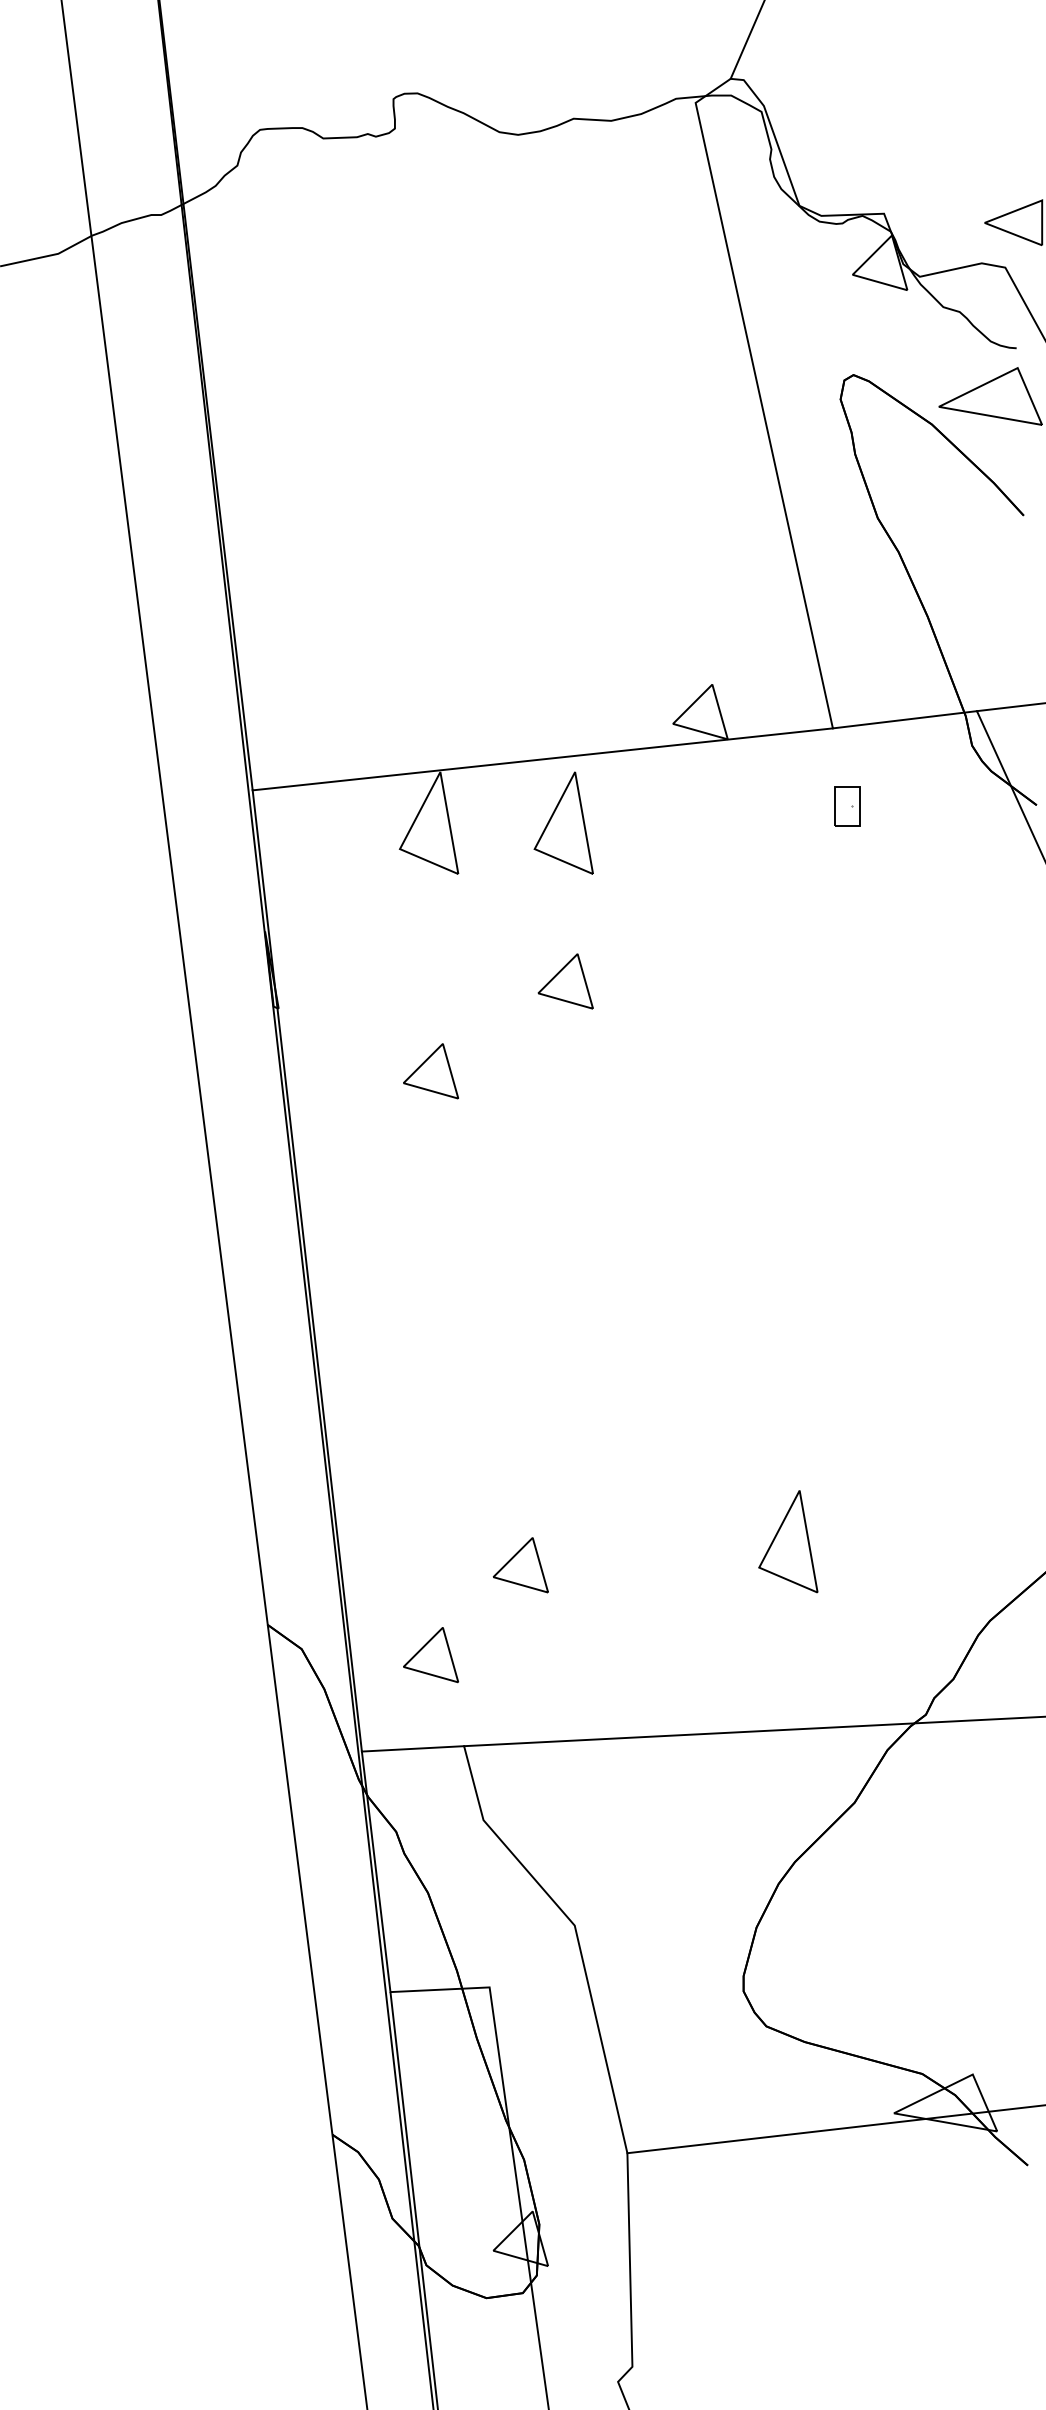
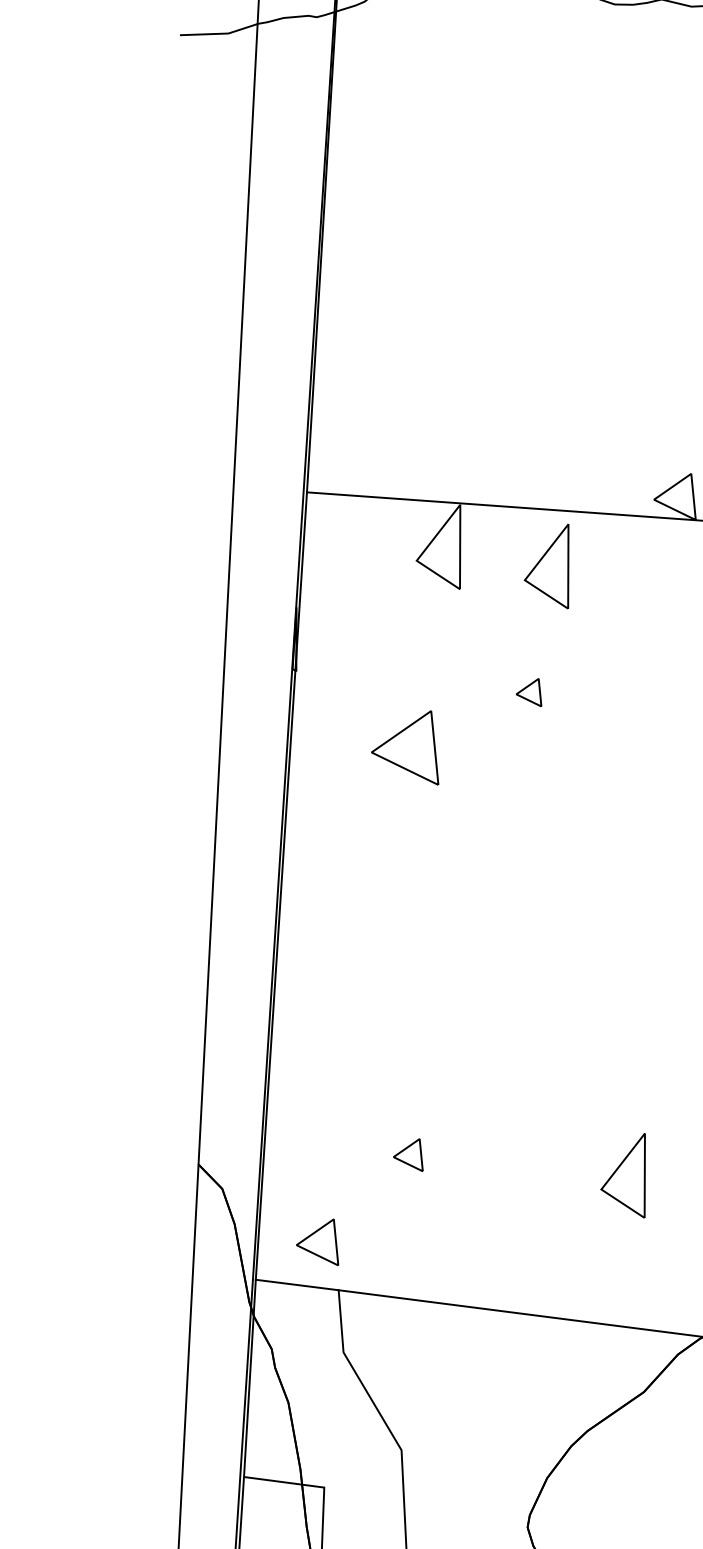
part: (565, 981) -> (530, 690), size x0.6
part: (430, 1071) -> (409, 743), size x1.6
part: (520, 1565) -> (410, 1153), size x0.7
part: (431, 1655) -> (320, 1240), moved

